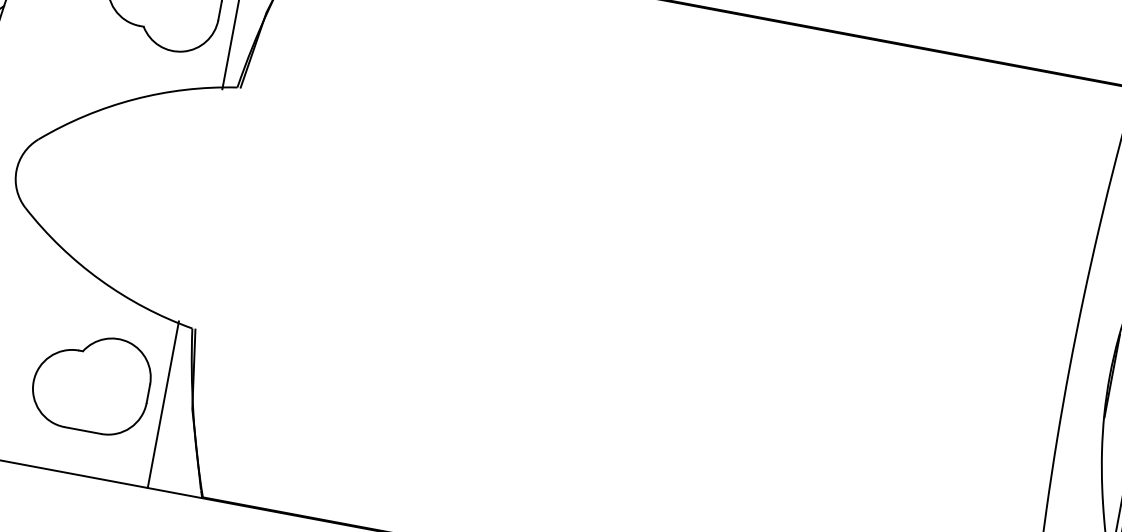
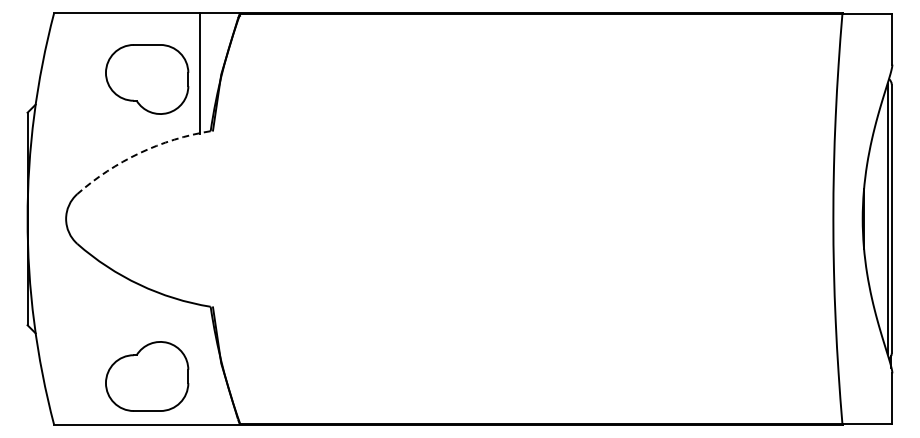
arc: (134, 99) -> (139, 153), solid -> dashed
part: (92, 383) -> (147, 376), moved
line: (163, 403) -> (200, 363), removed

